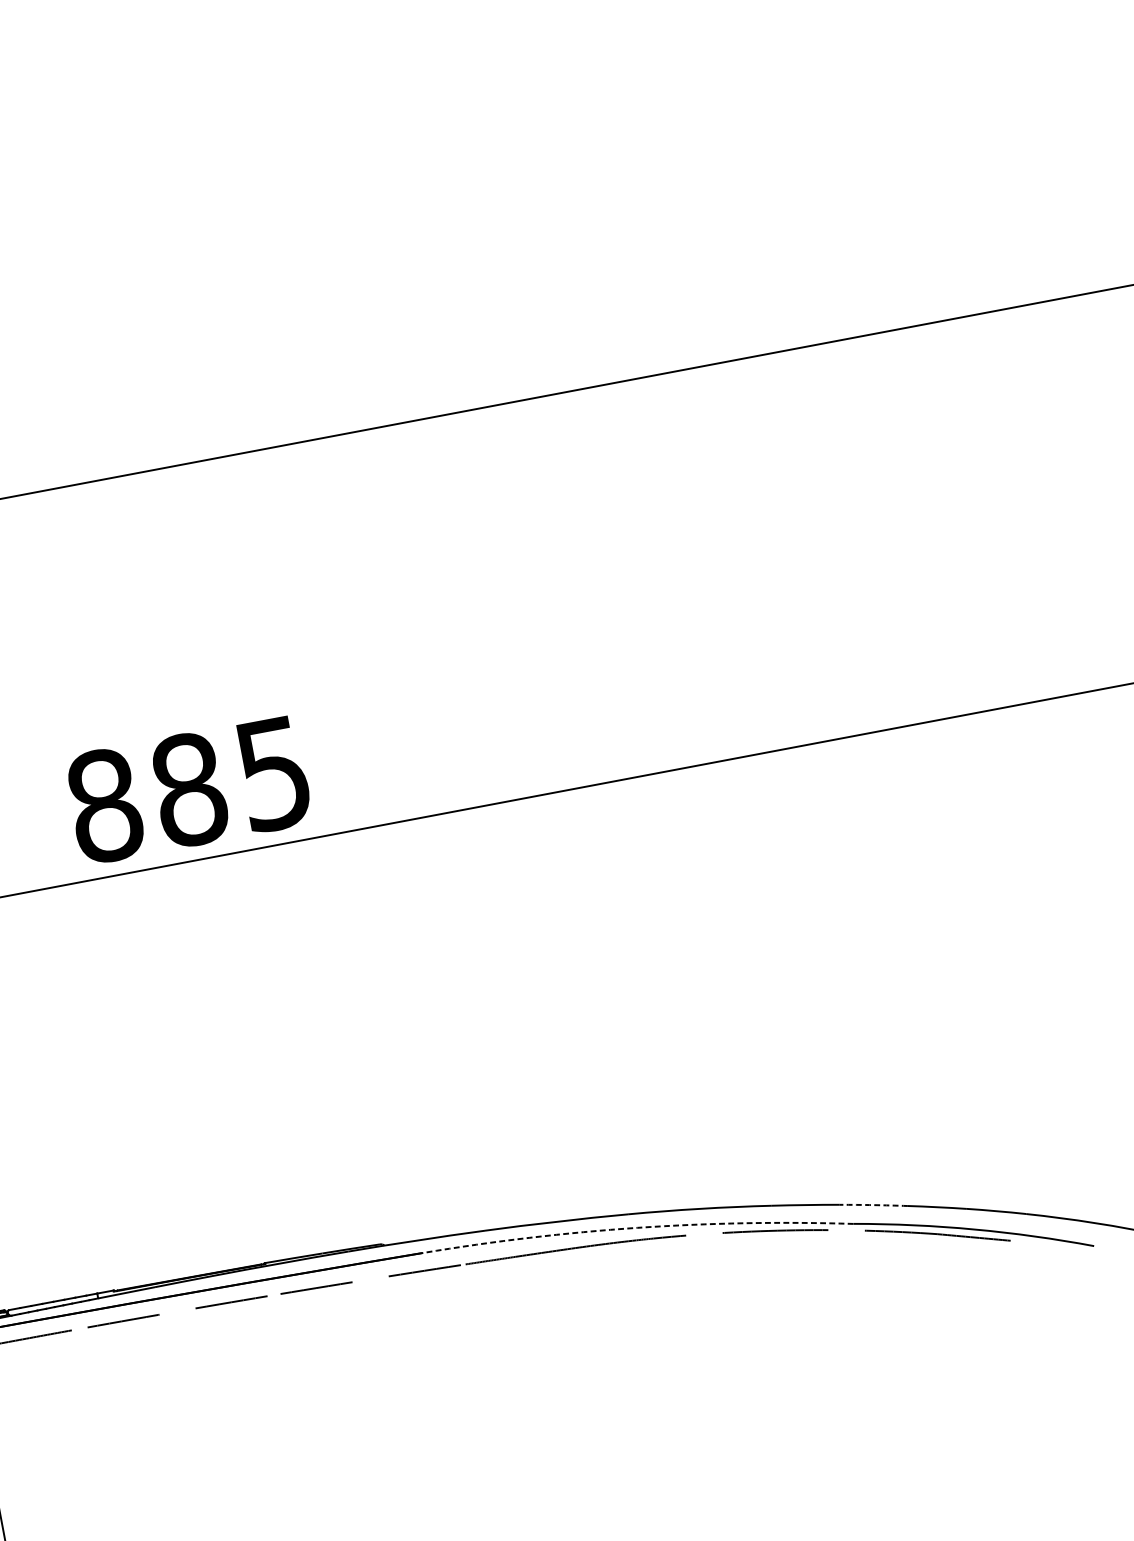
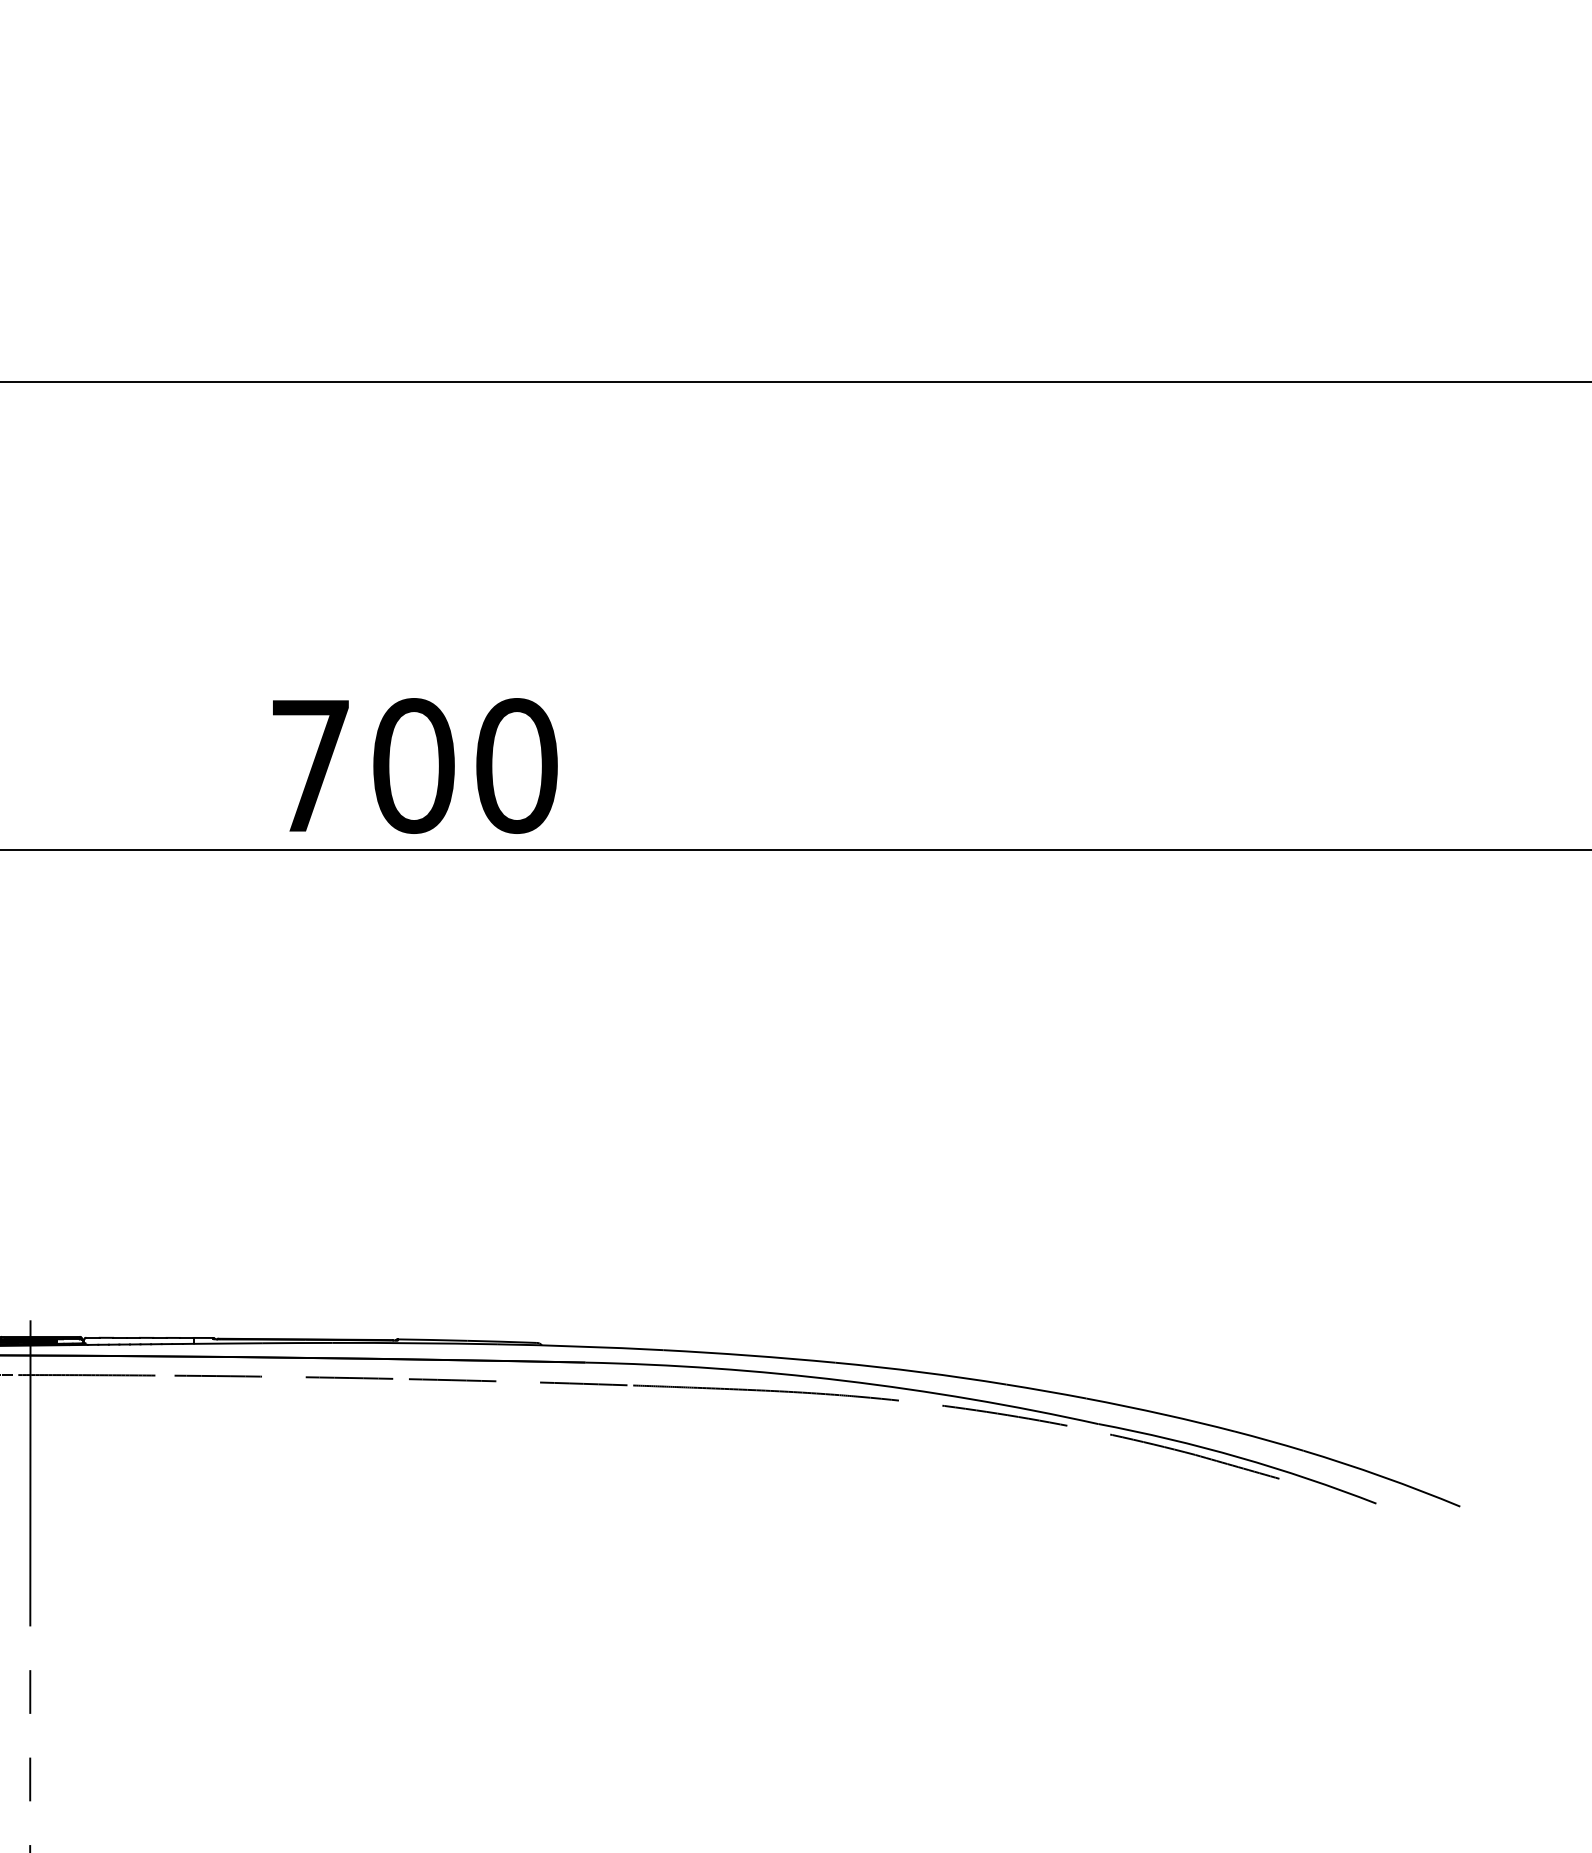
text: (189, 789) -> (413, 765), 885 -> 700
arc: (873, 1205) -> (1126, 1406), dashed -> solid
arc: (637, 1227) -> (843, 1380), dashed -> solid

